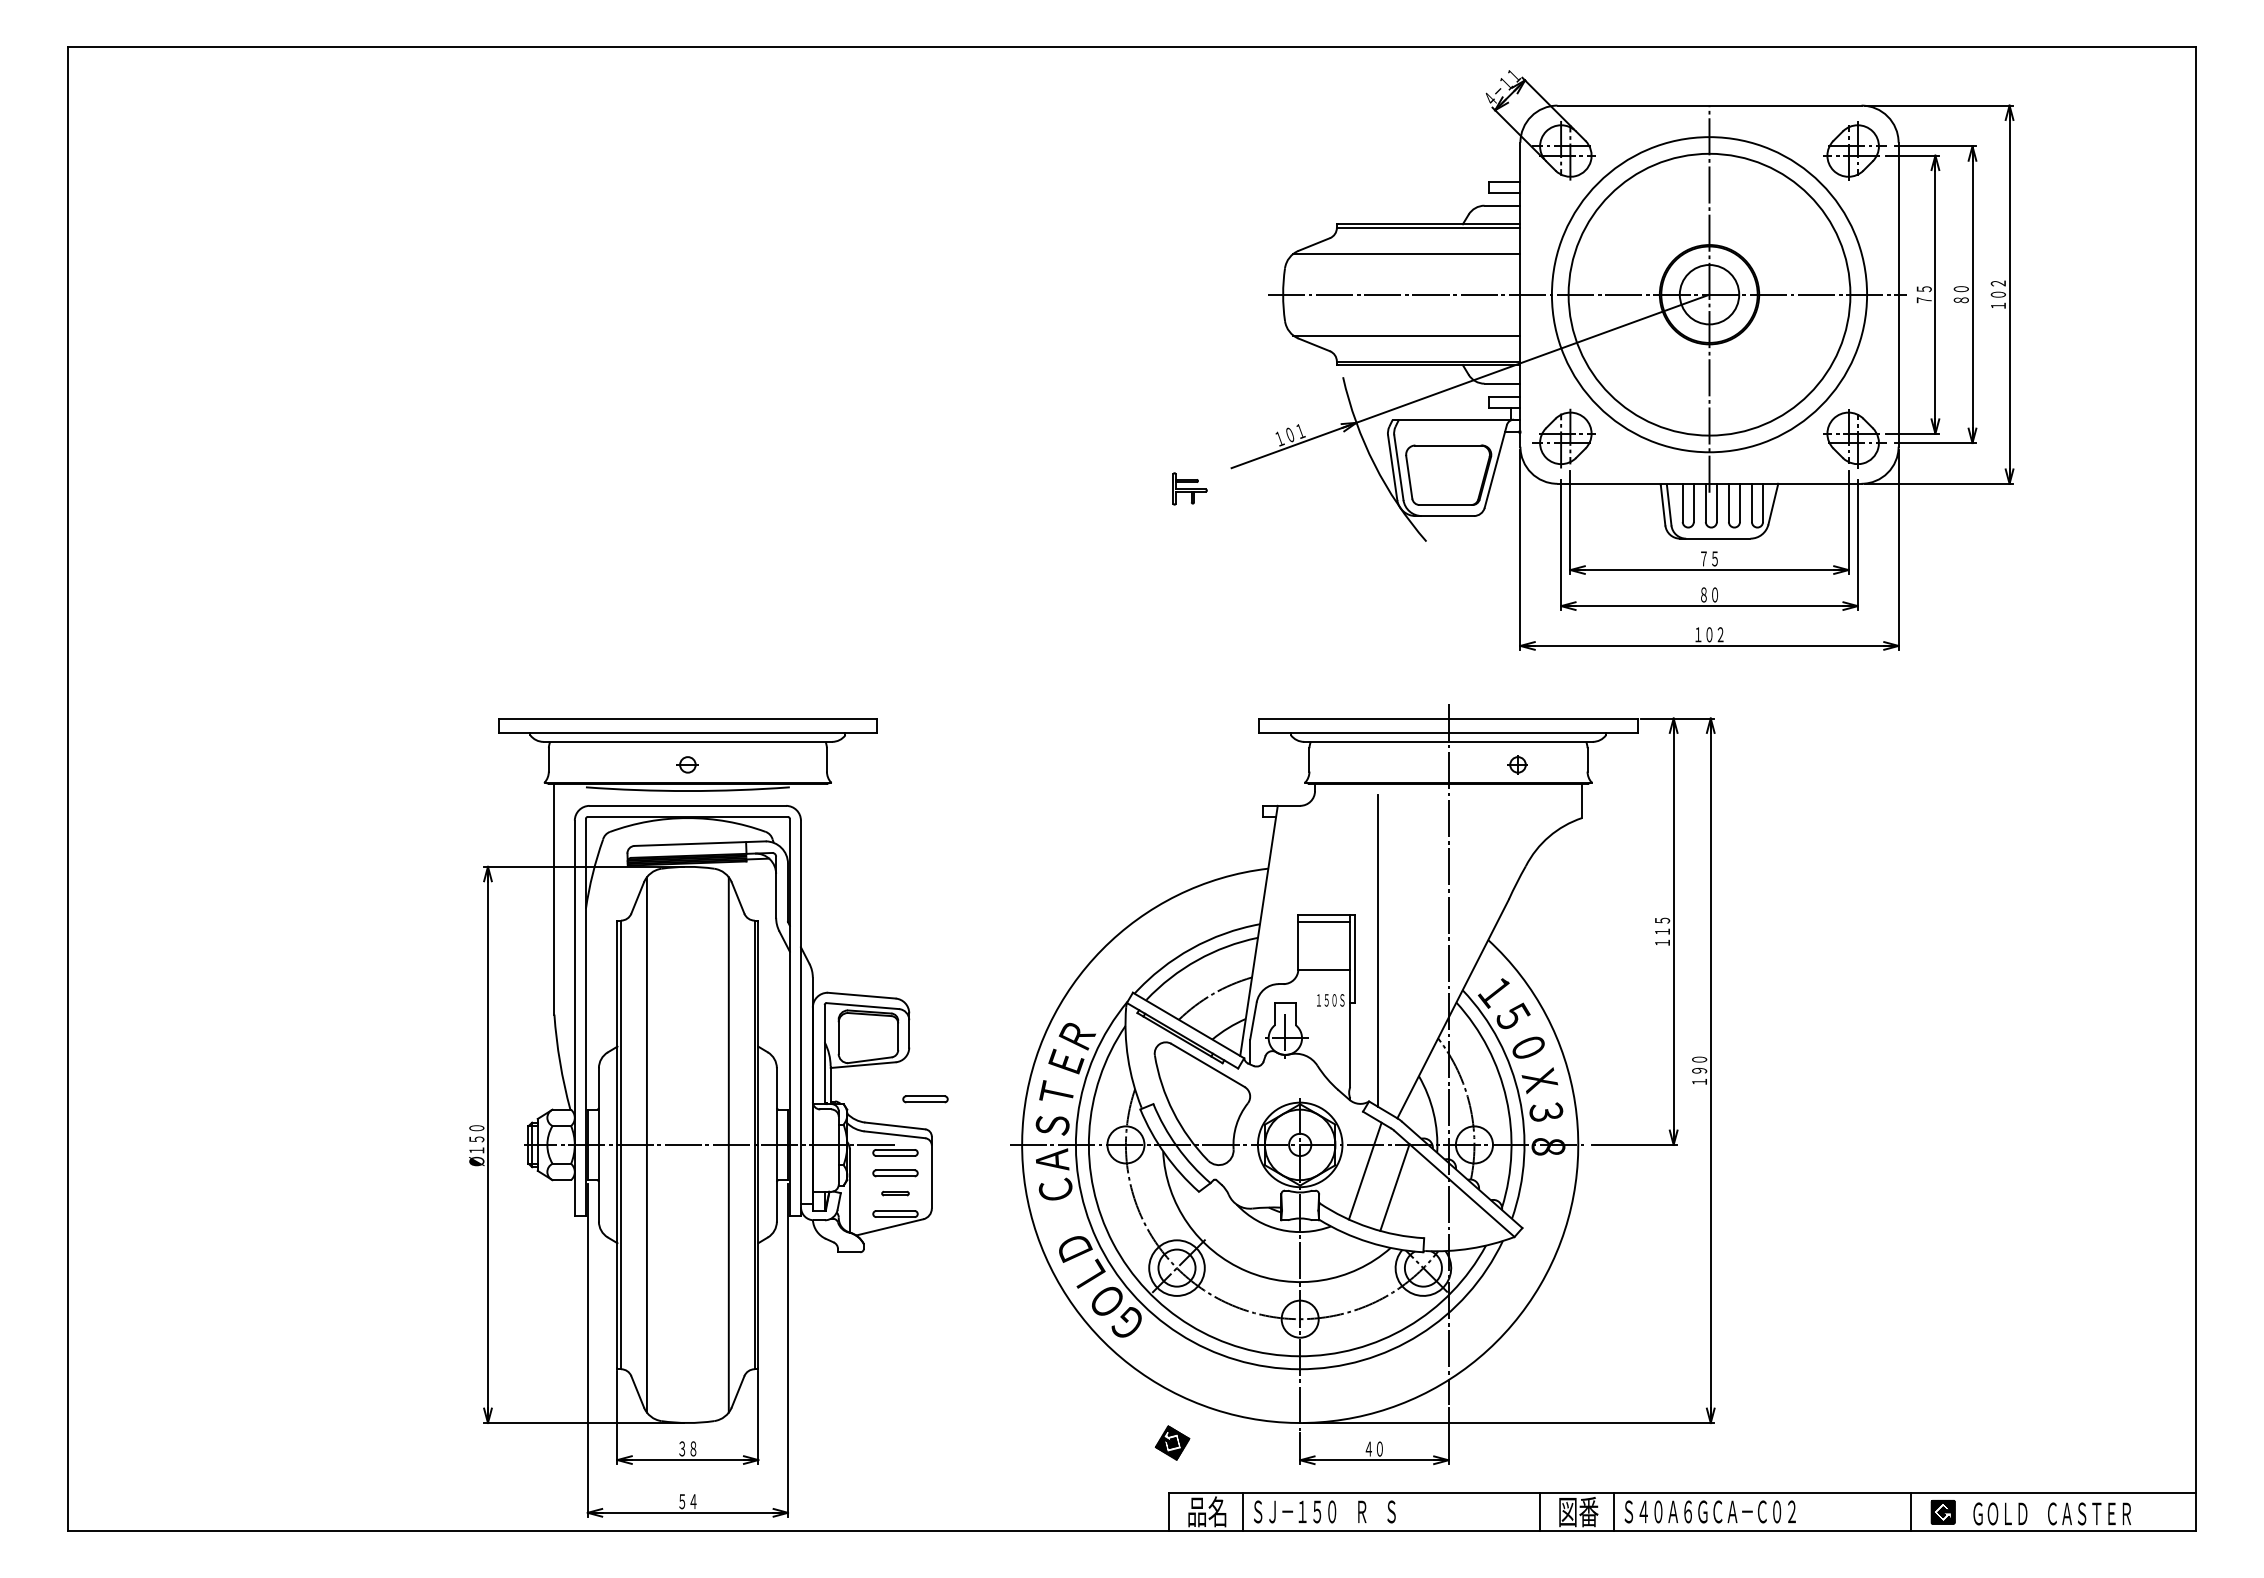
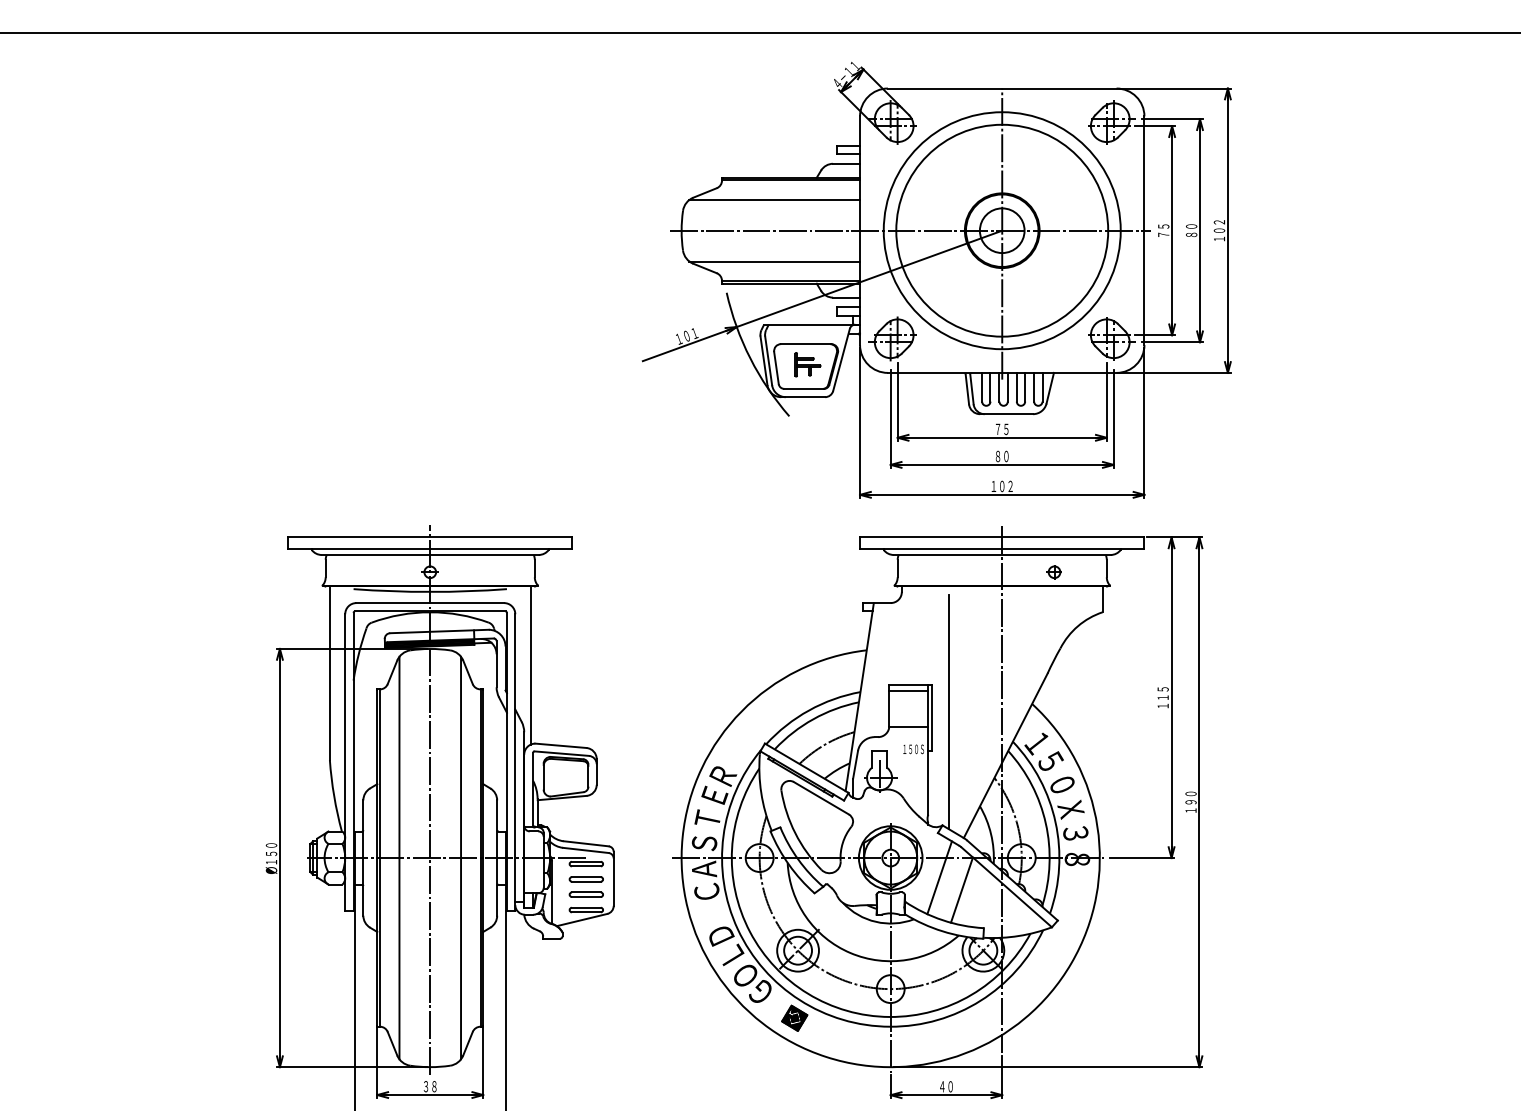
part: (1622, 360) -> (936, 280), moved
line: (821, 888) -> (530, 665), added
line: (687, 1067) -> (429, 799), added
part: (925, 1099) -> (608, 823), removed
part: (895, 1193) -> (586, 894), size x1.67
part: (1172, 1442) -> (794, 1017), moved

